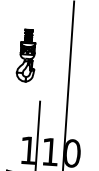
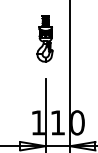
part: (26, 55) -> (44, 38), moved

